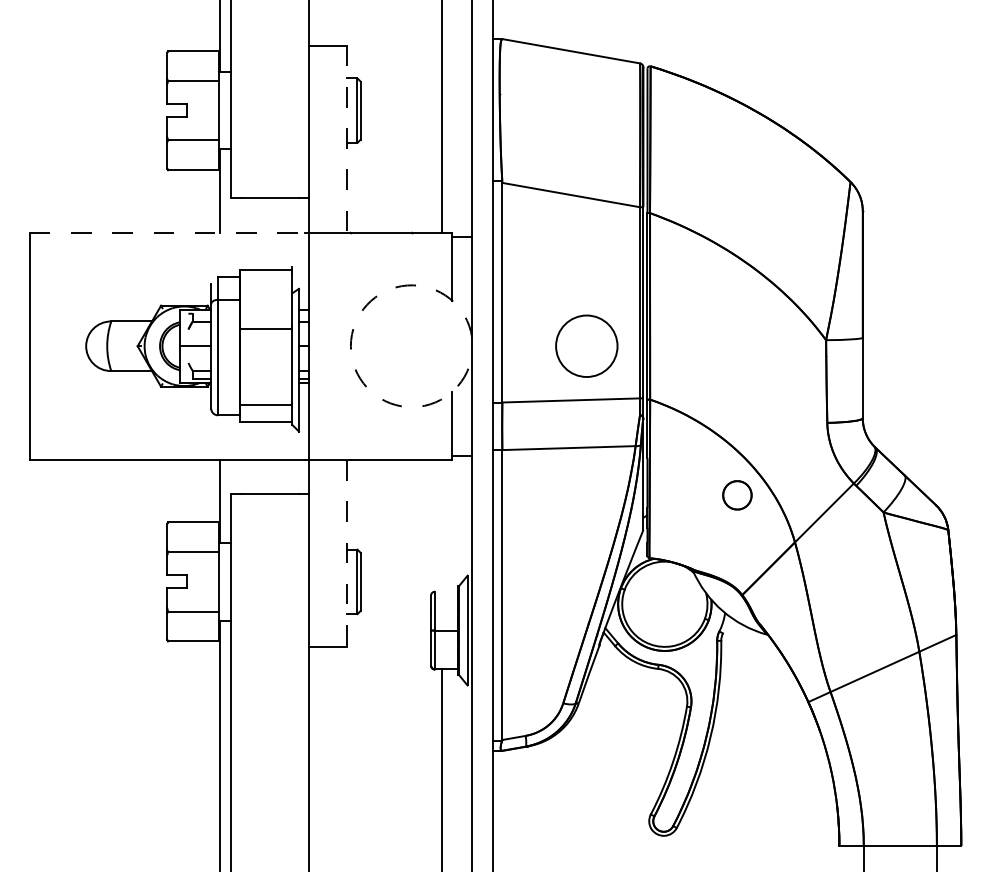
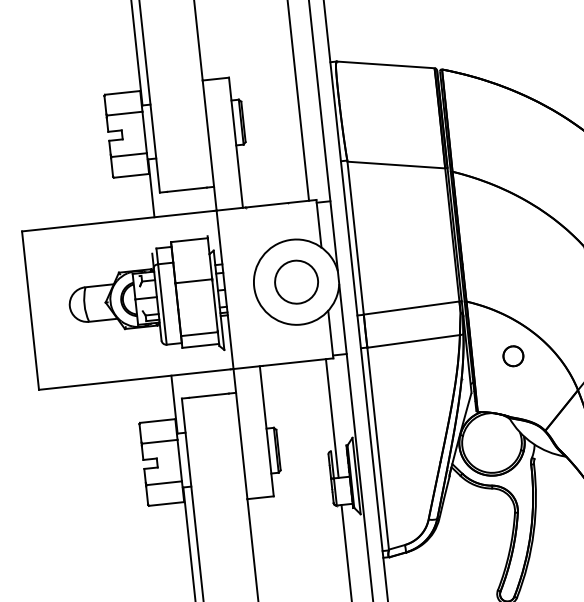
line: (346, 139) -> (235, 143), dashed -> solid
line: (167, 232) -> (118, 221), dashed -> solid
circle: (586, 345) -> (296, 281), moved
arc: (350, 346) -> (253, 286), dashed -> solid
part: (737, 495) -> (513, 356), moved
line: (441, 545) -> (332, 418), added
line: (346, 553) -> (266, 431), dashed -> solid

